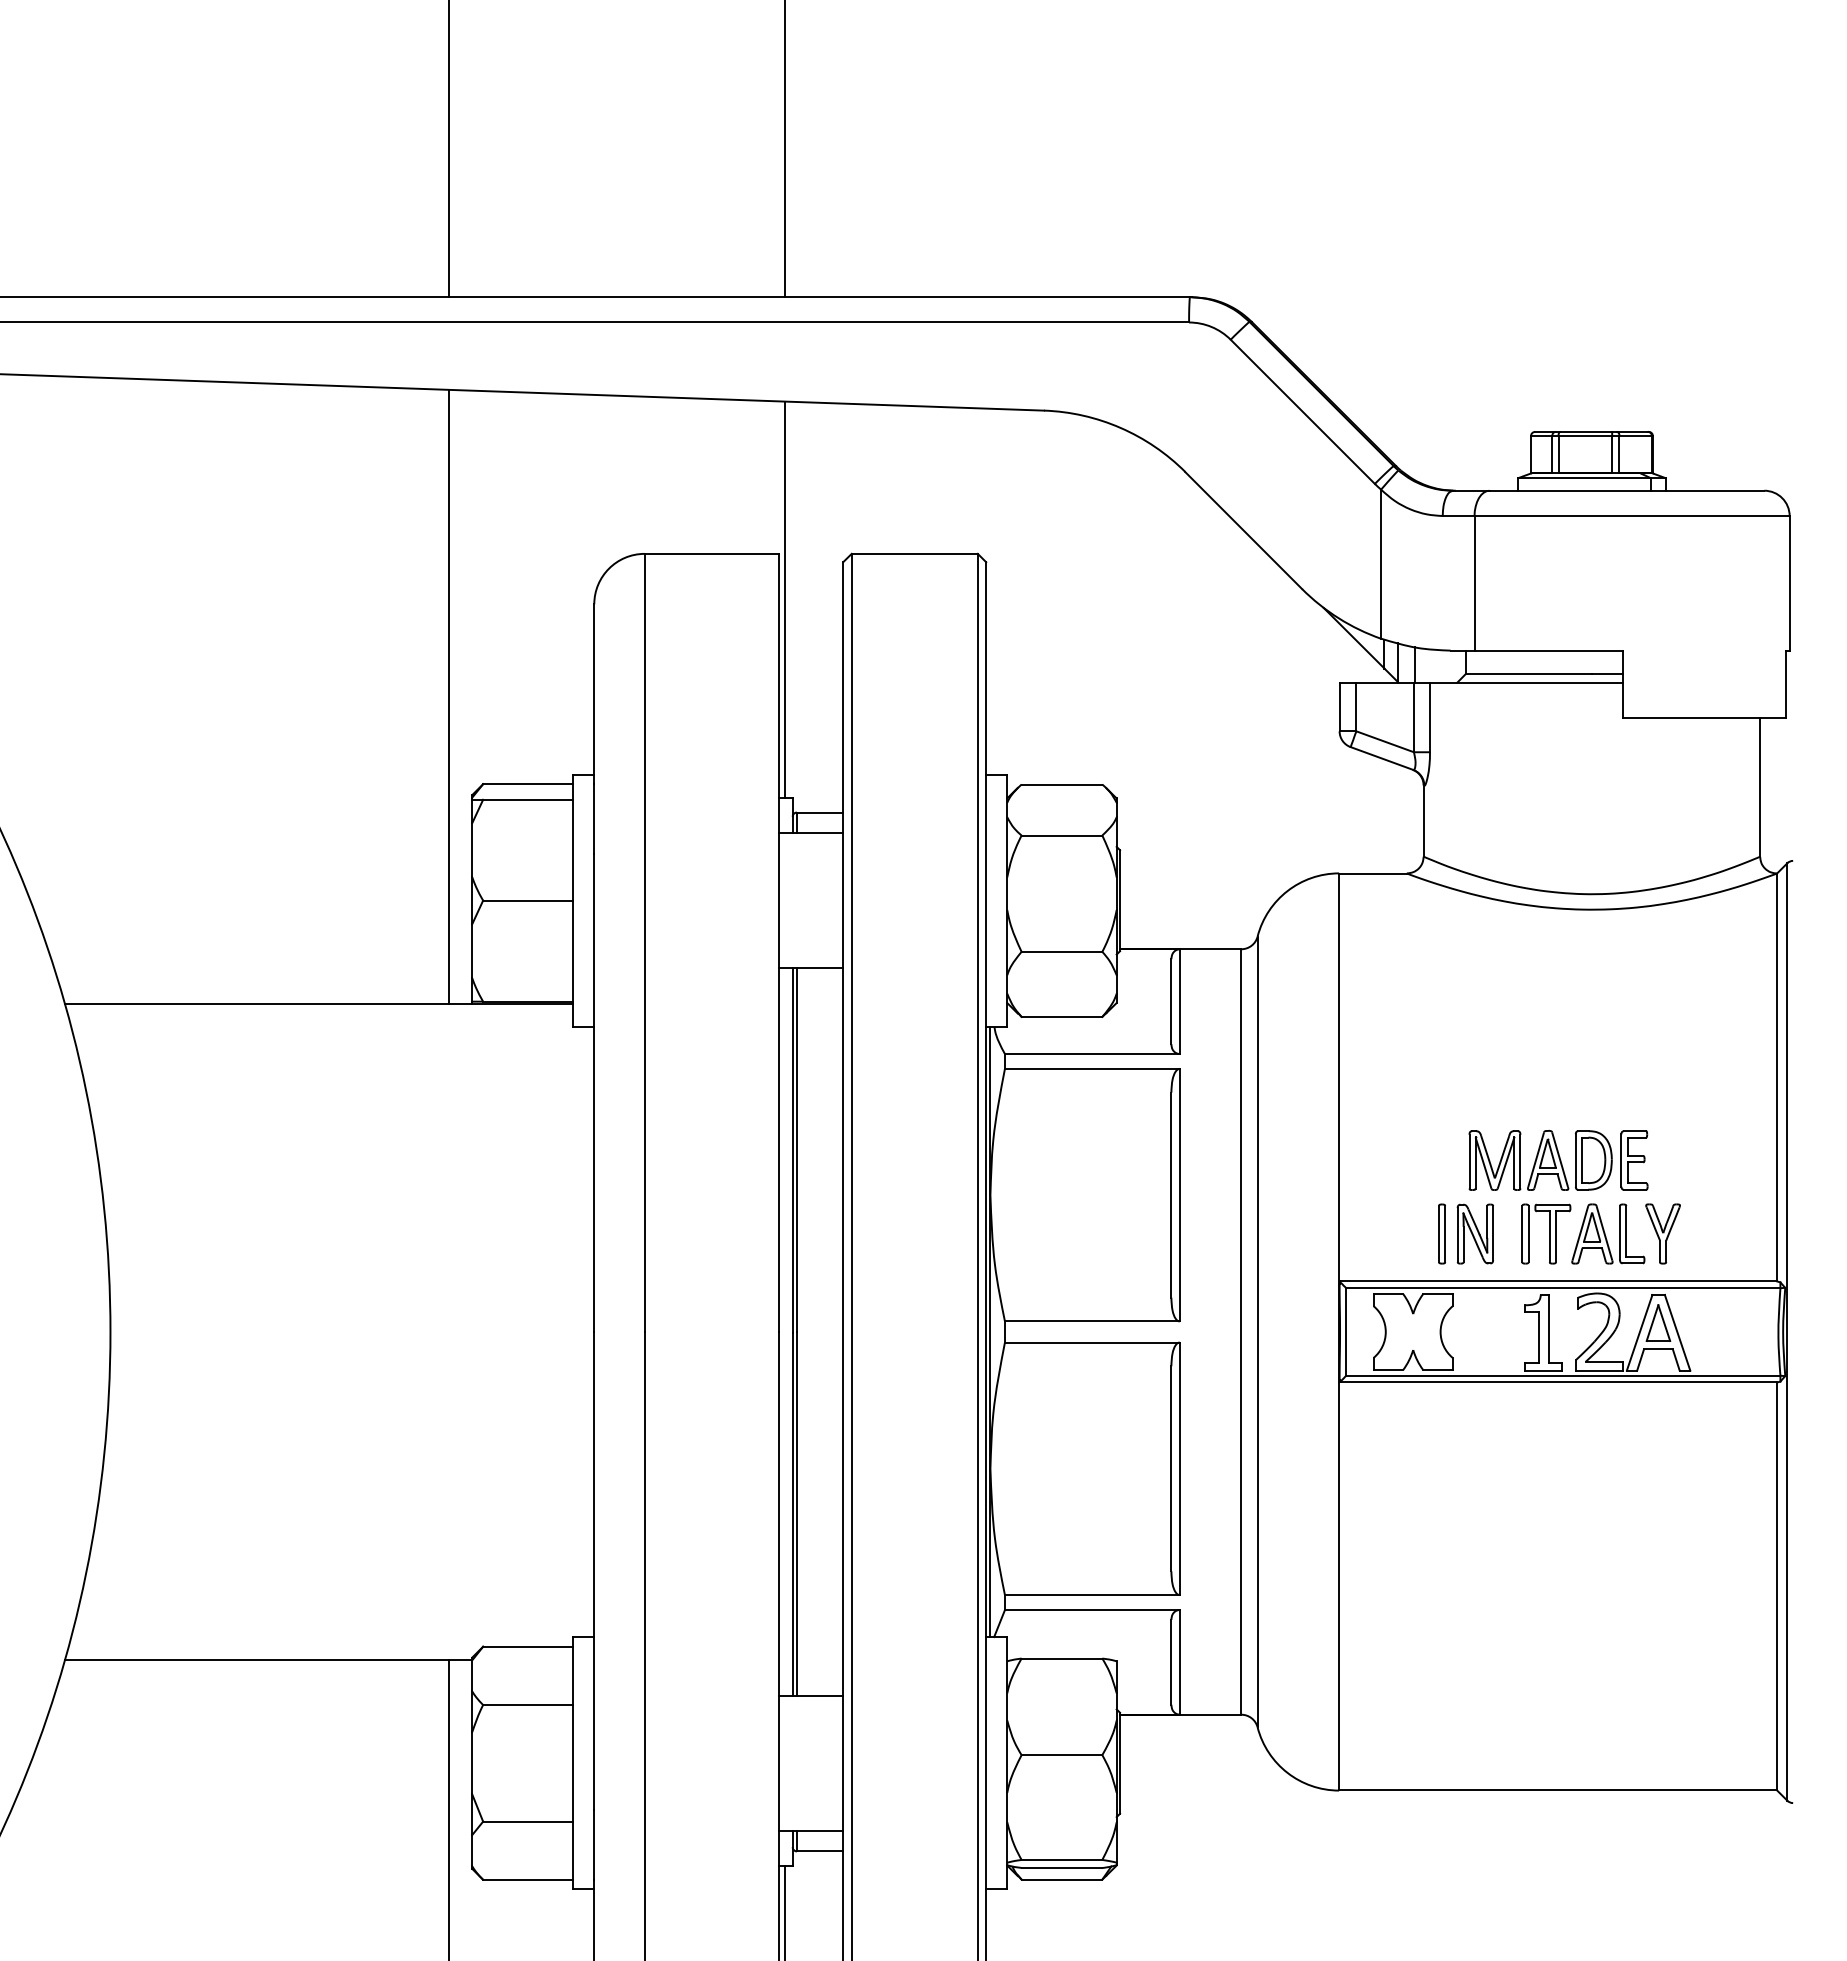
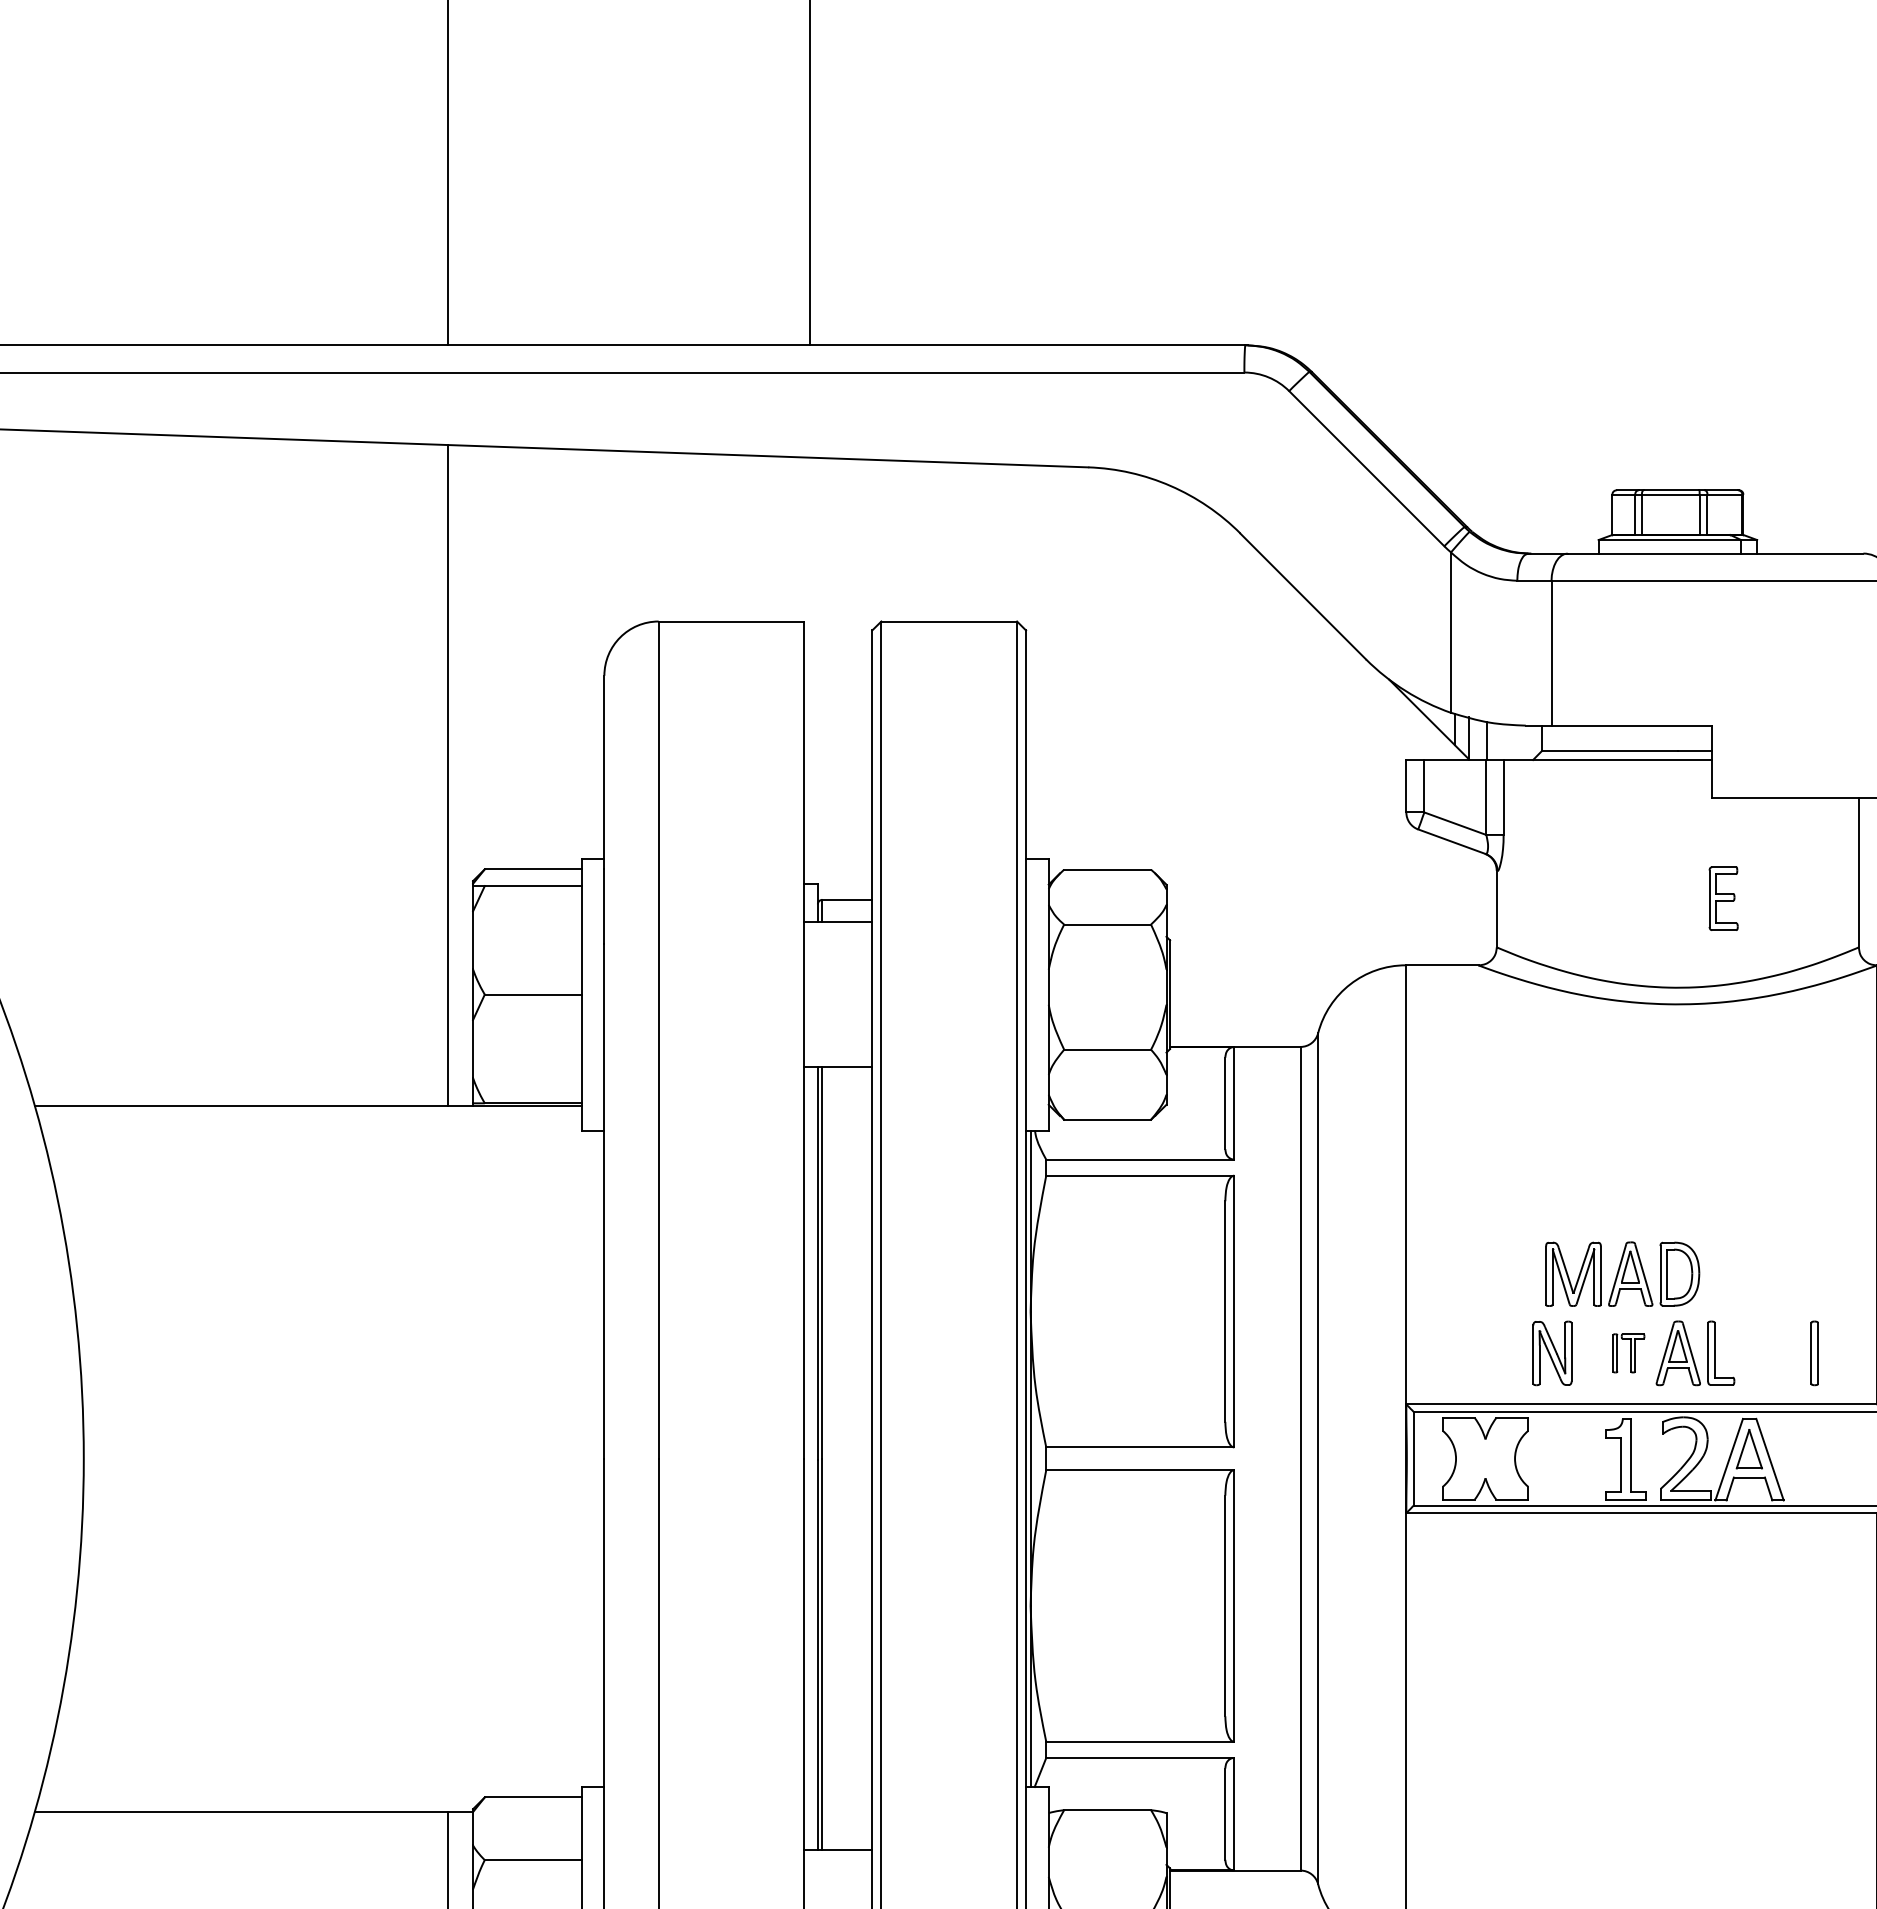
line: (785, 599) -> (810, 670), removed
part: (1634, 1160) -> (1723, 898), moved
part: (1441, 1233) -> (1814, 1352), moved
part: (1546, 1233) -> (1628, 1352), size x0.6
part: (1662, 1233) -> (1753, 1352), removed

